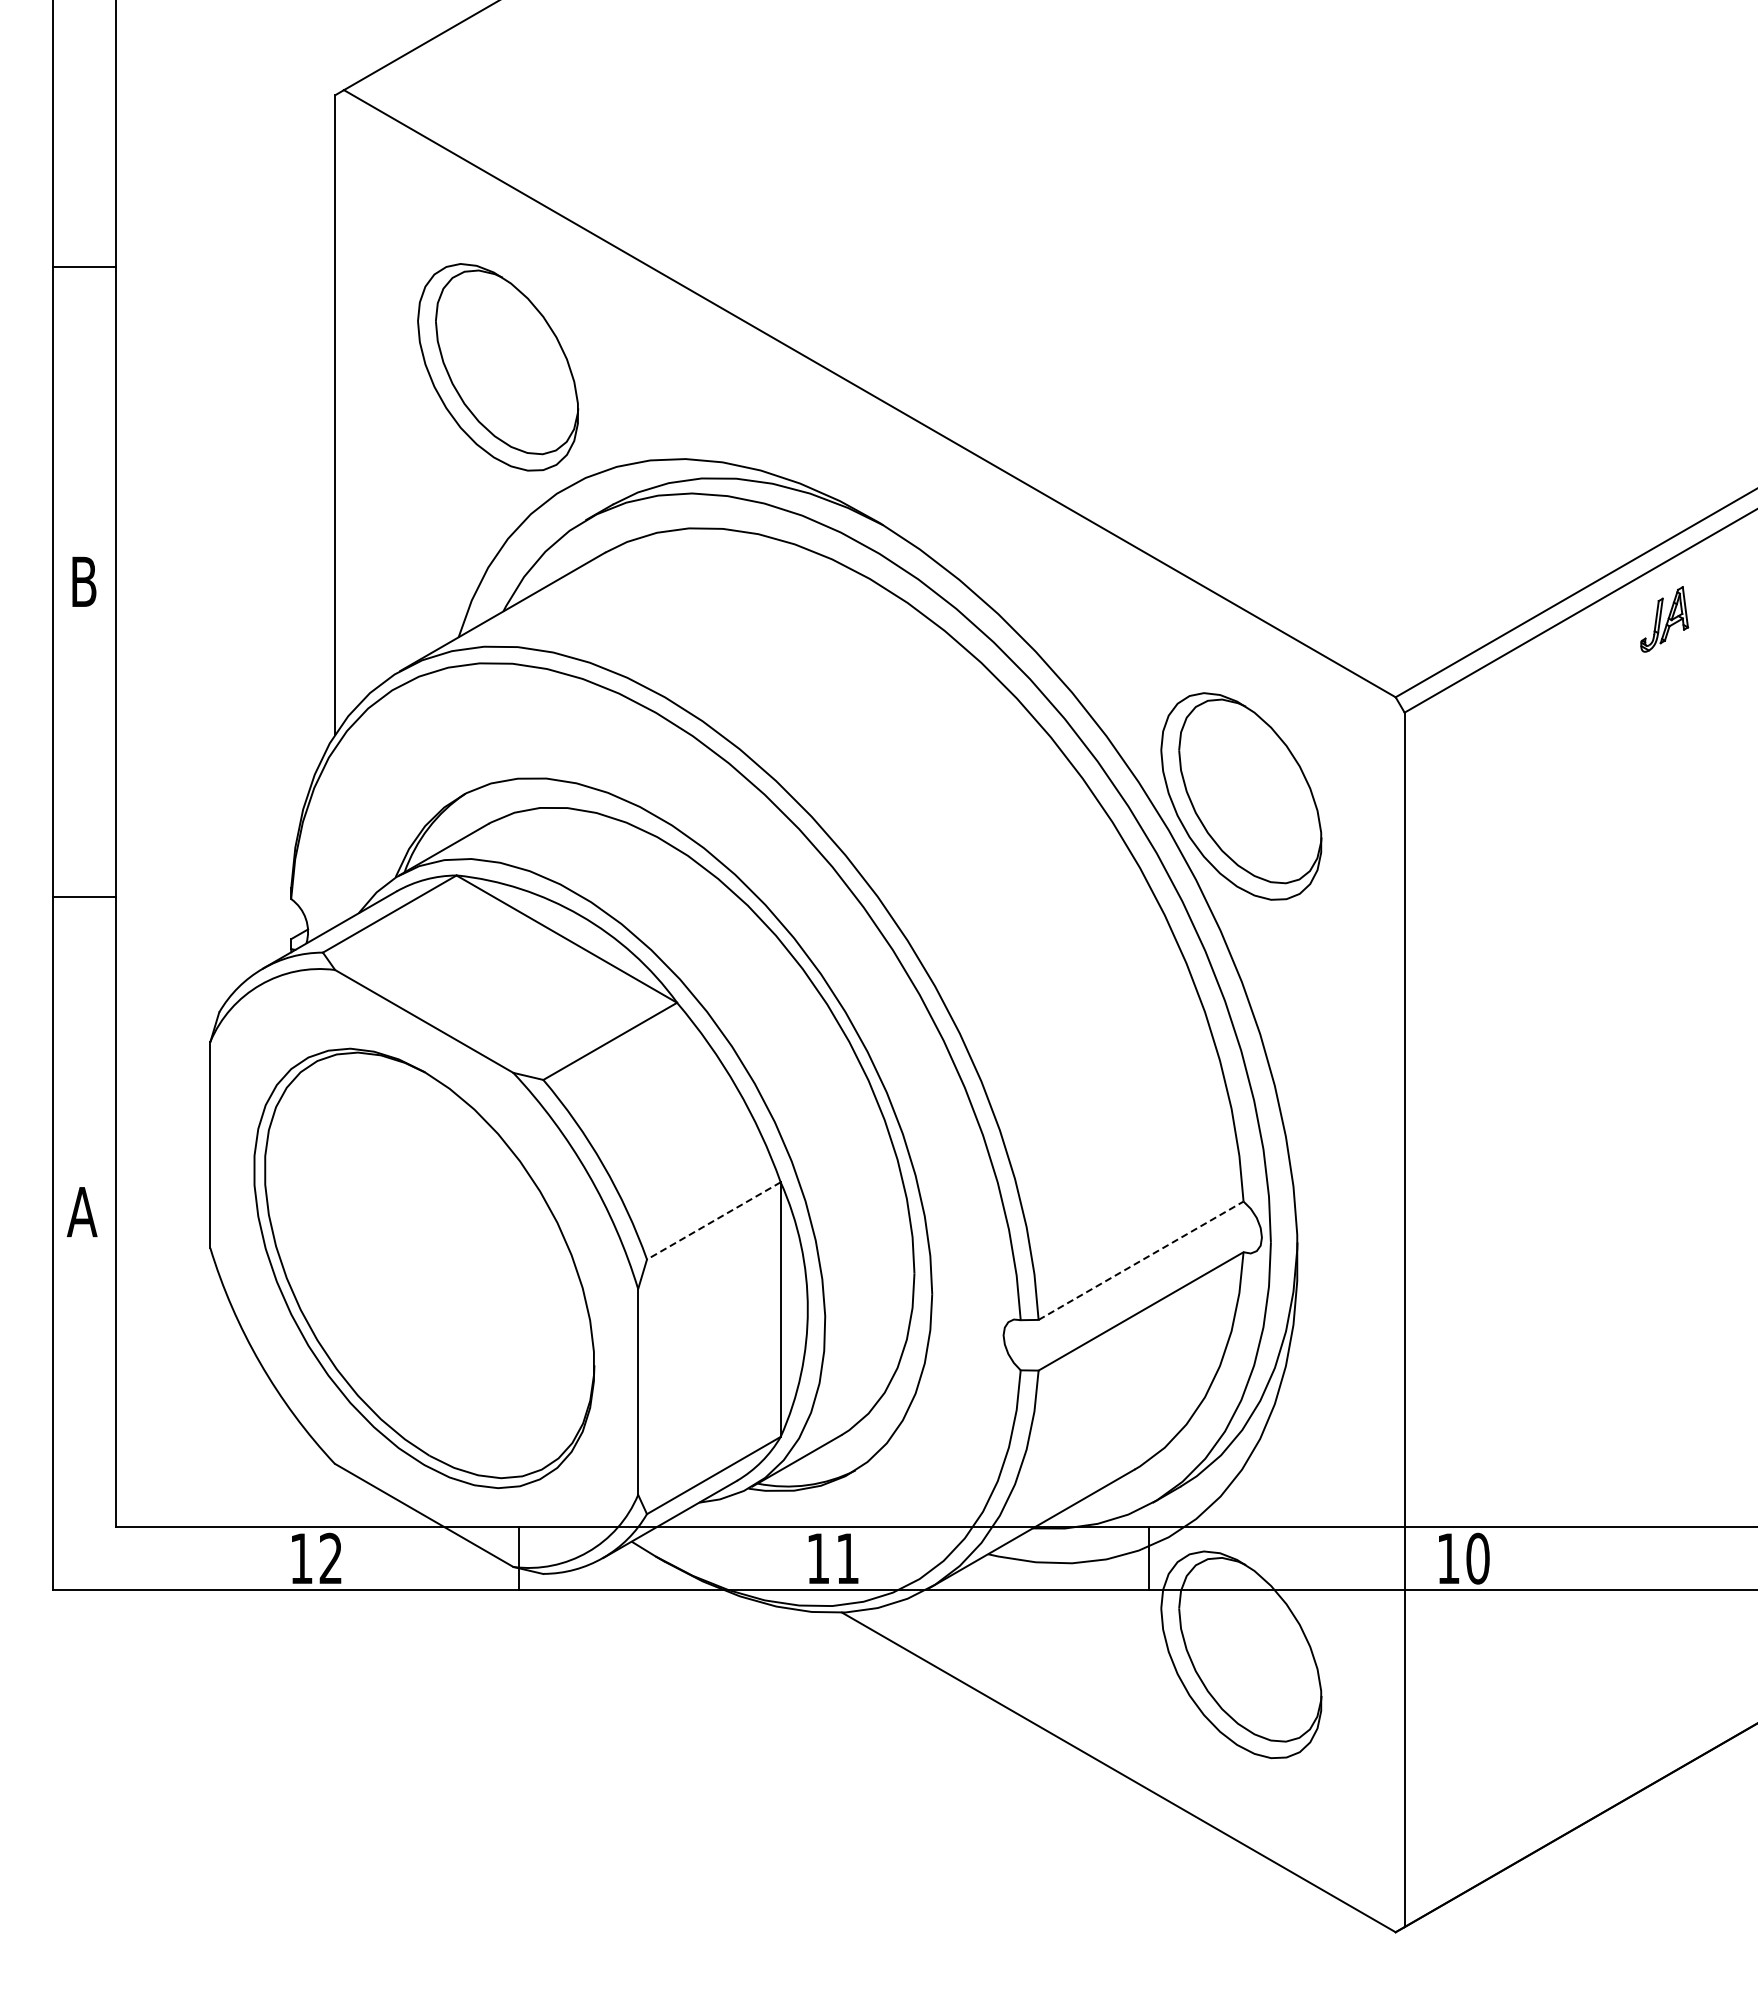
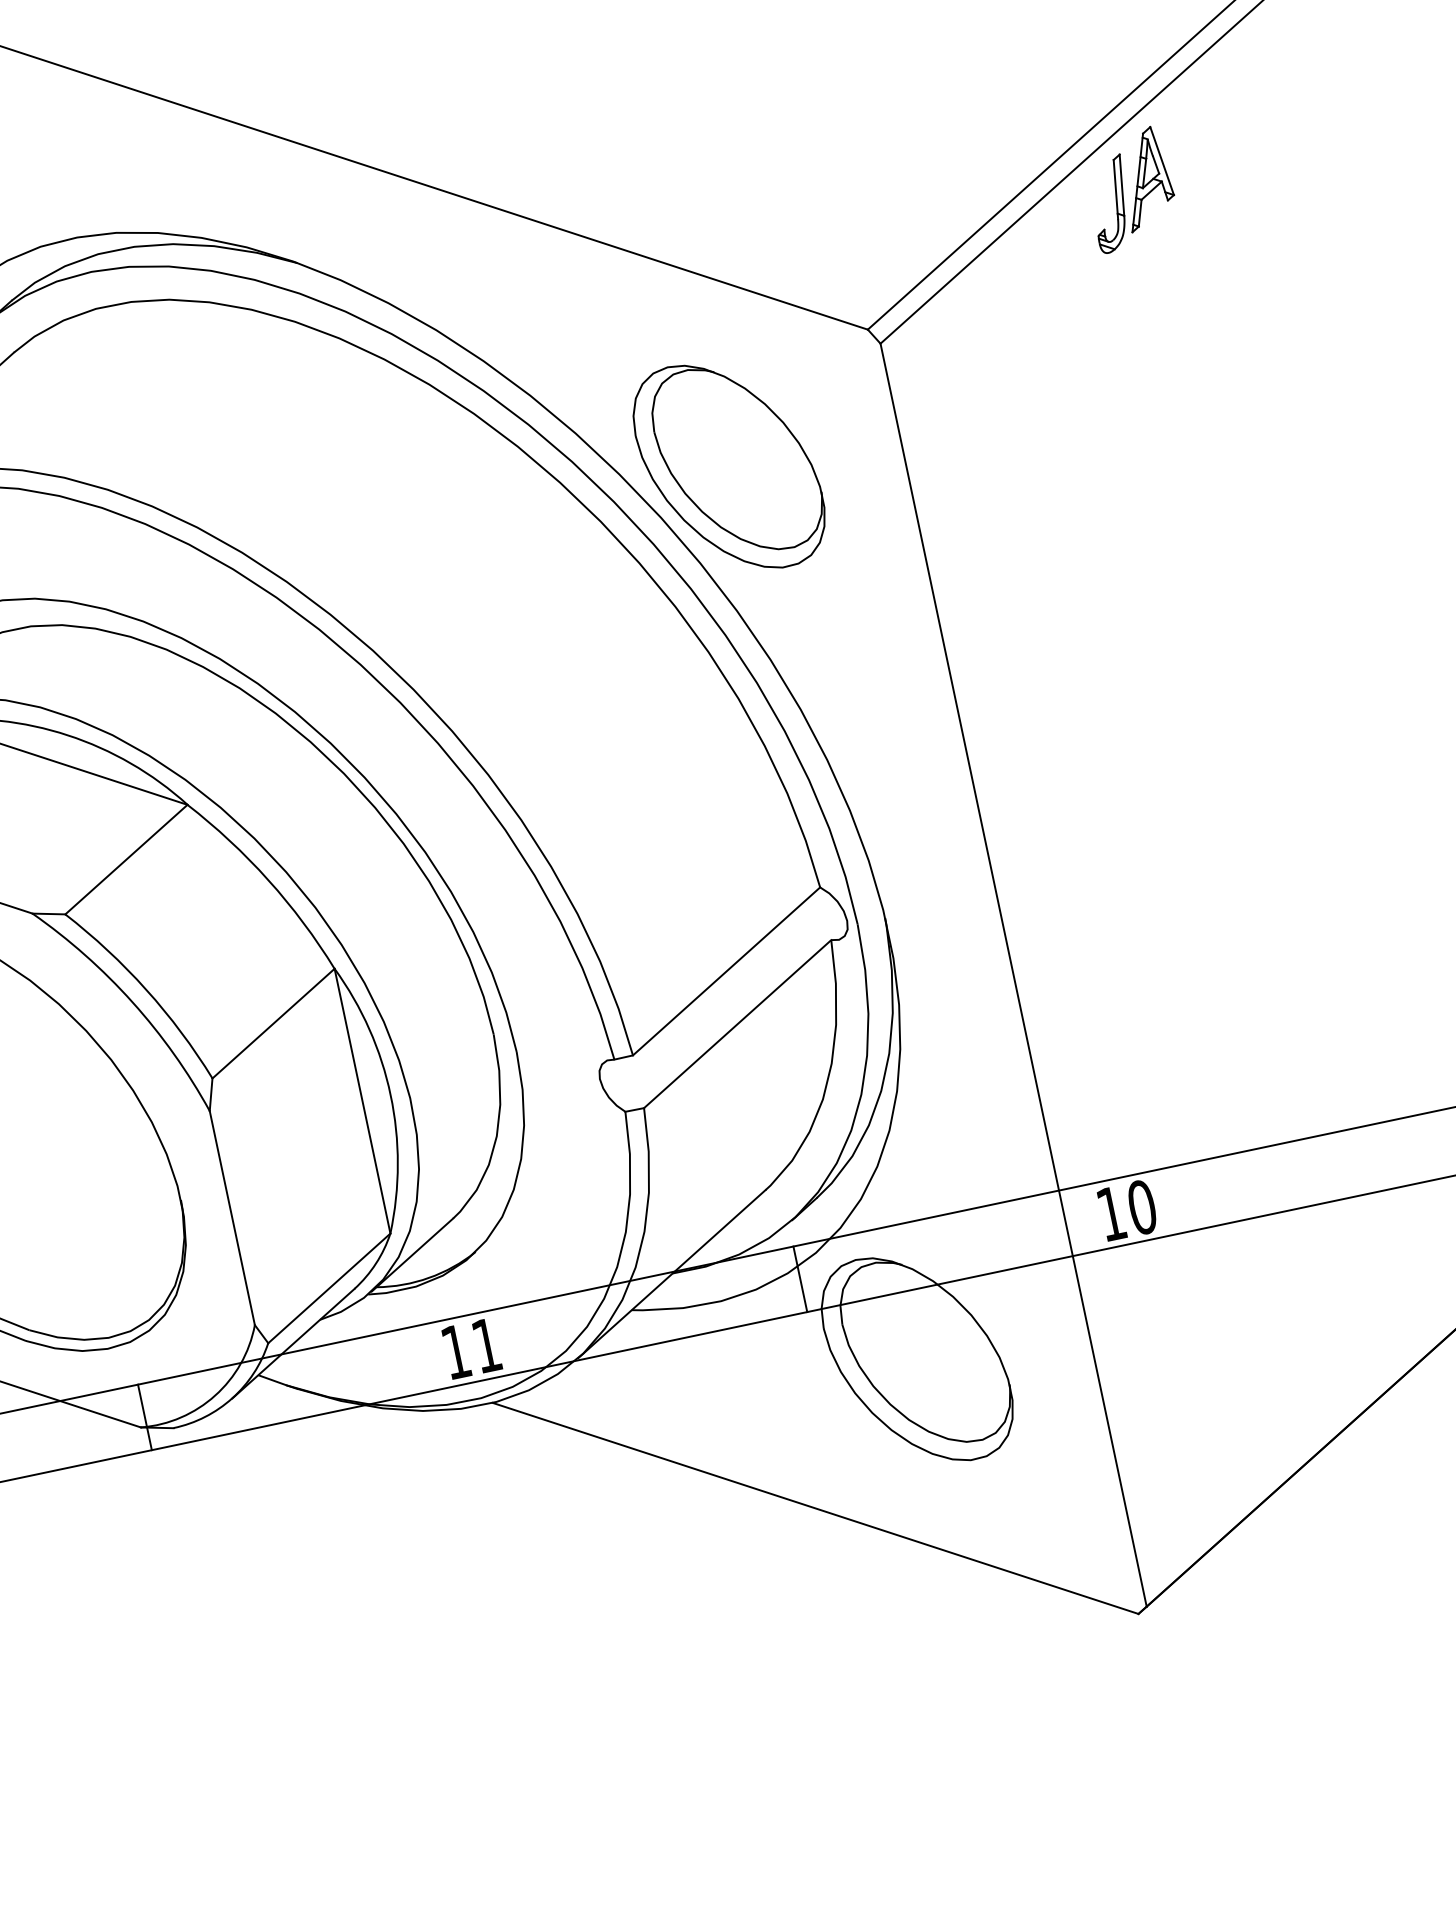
part: (1664, 619) -> (1130, 189), size x1.67
line: (713, 1221) -> (273, 1024), dashed -> solid
line: (1141, 1260) -> (726, 971), dashed -> solid

